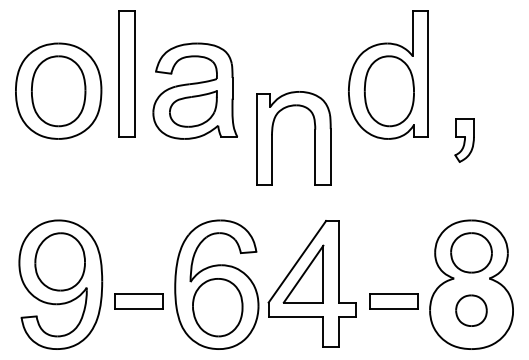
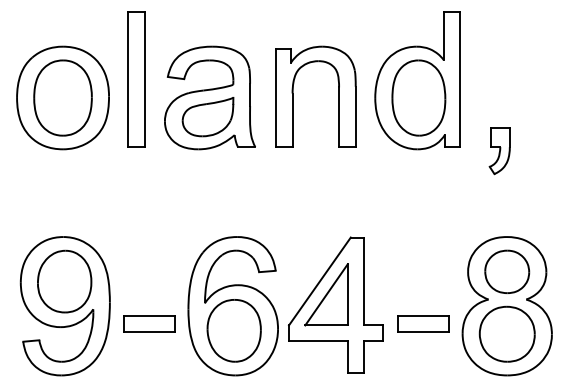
part: (272, 138) -> (293, 96), moved
part: (470, 310) -> (506, 333), size x1.67

